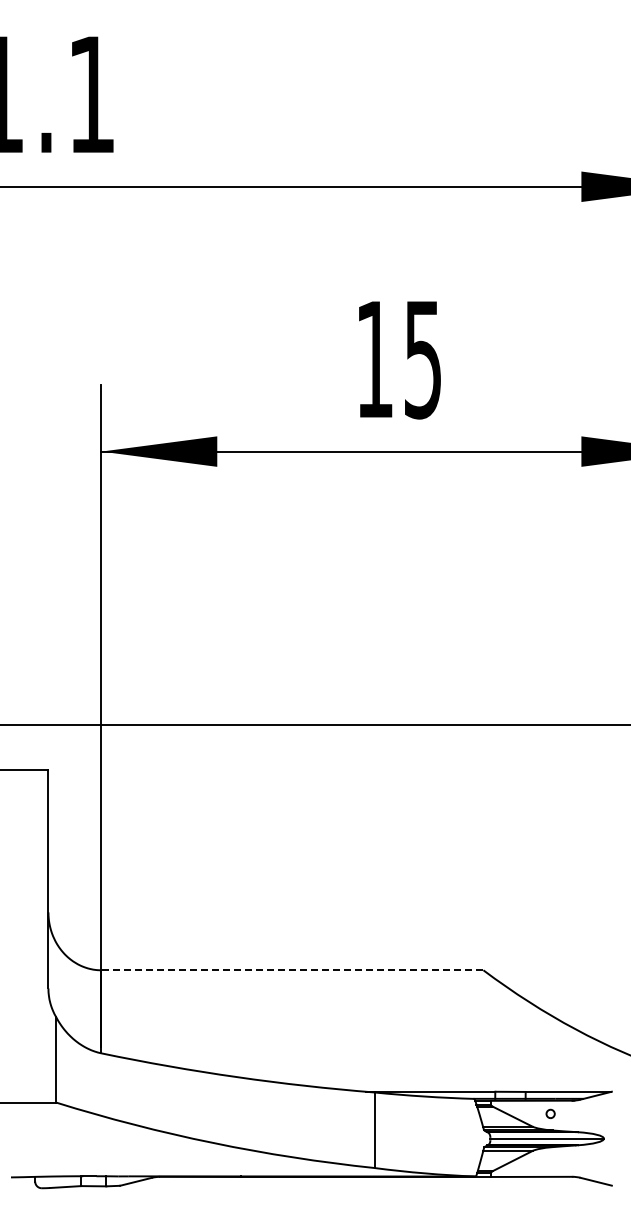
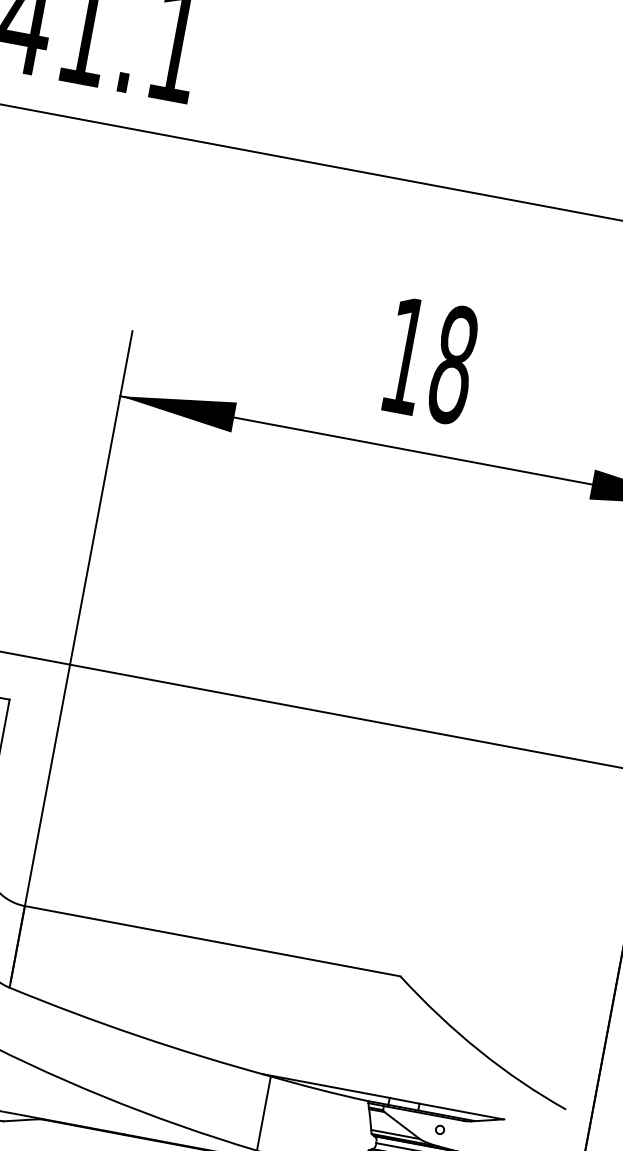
text: (423, 359) -> (453, 364), 15 -> 18
line: (291, 970) -> (211, 941), dashed -> solid

